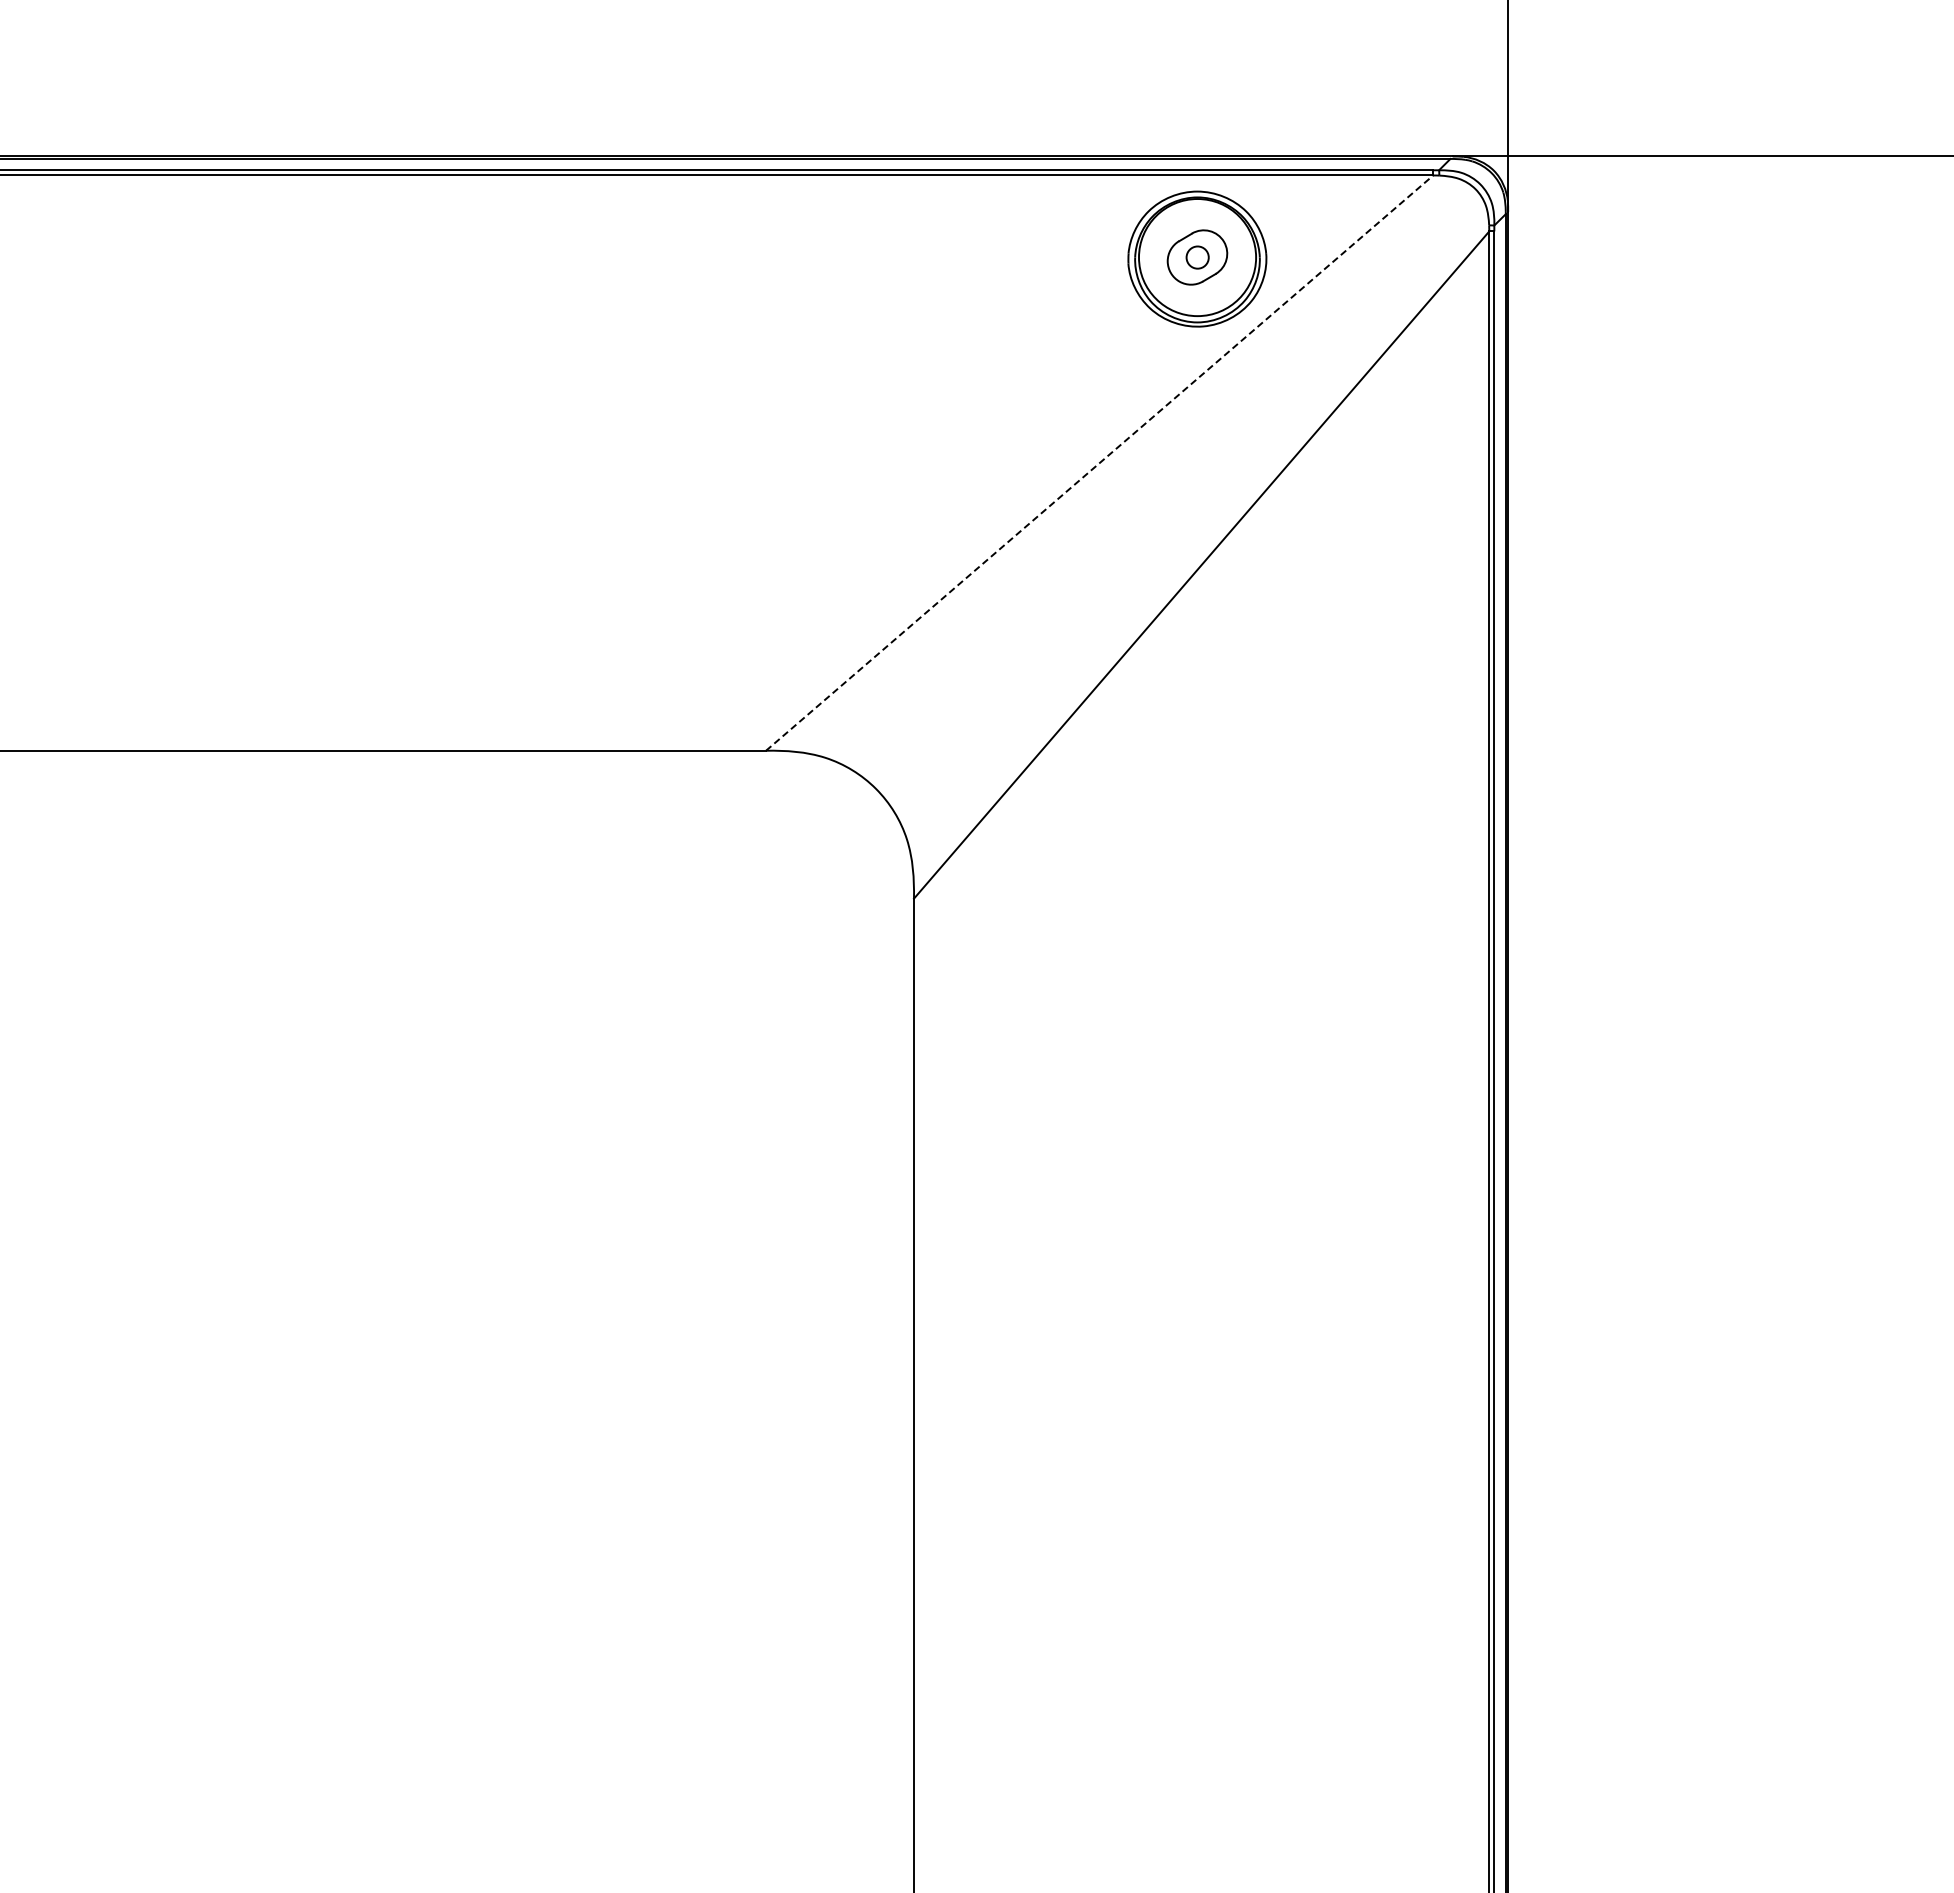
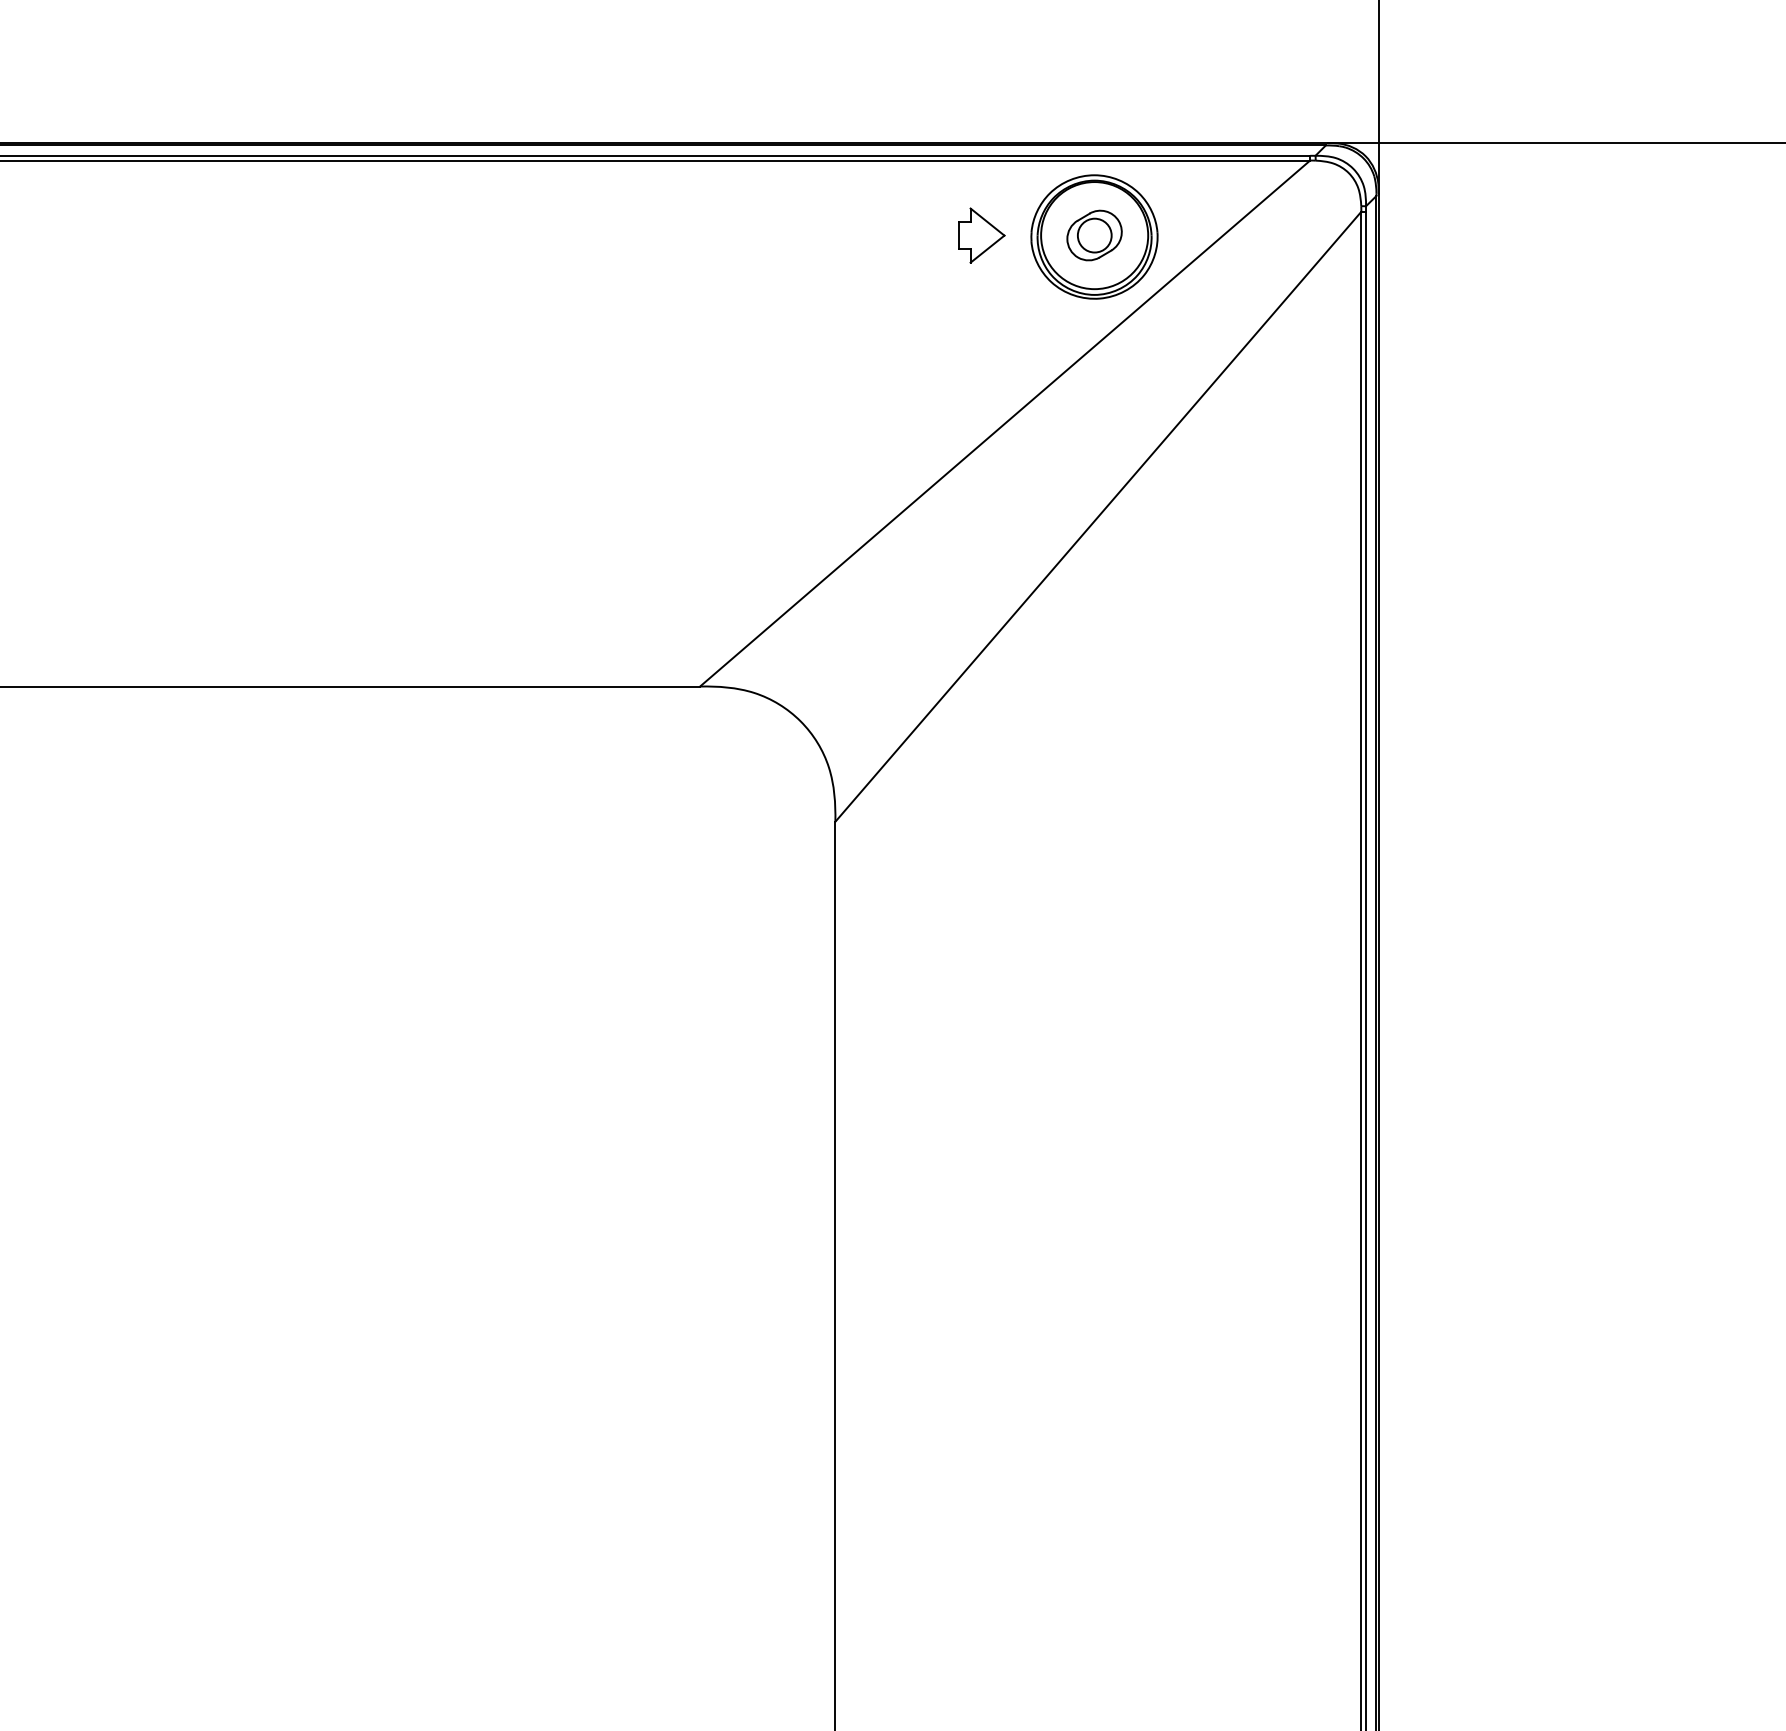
part: (1074, 257) -> (982, 235), added
circle: (1197, 257) -> (1094, 235), size x1.67
line: (1099, 463) -> (1005, 423), dashed -> solid

